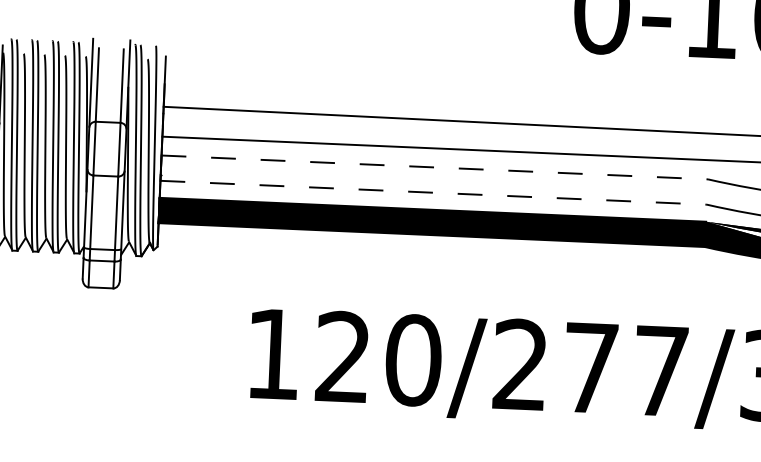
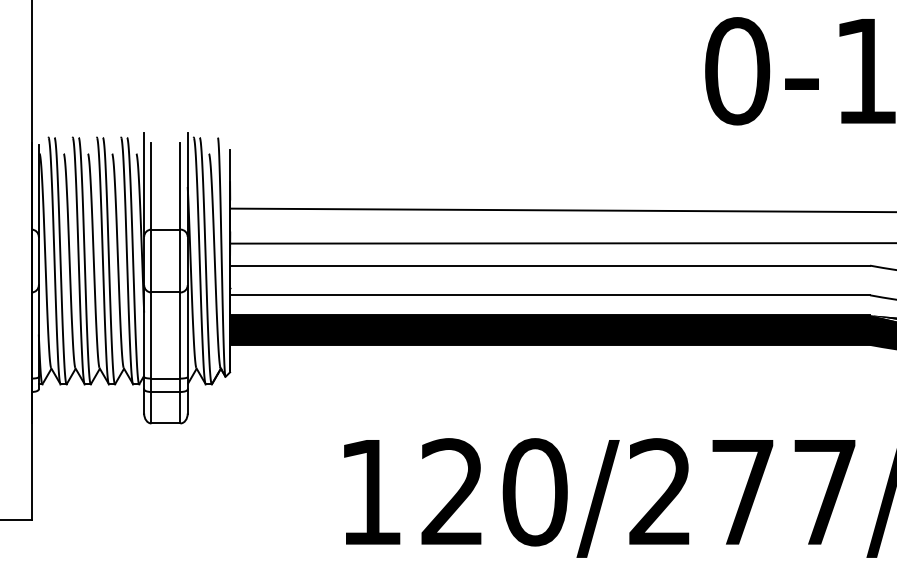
line: (435, 167) -> (550, 265), dashed -> solid
line: (434, 192) -> (550, 295), dashed -> solid

